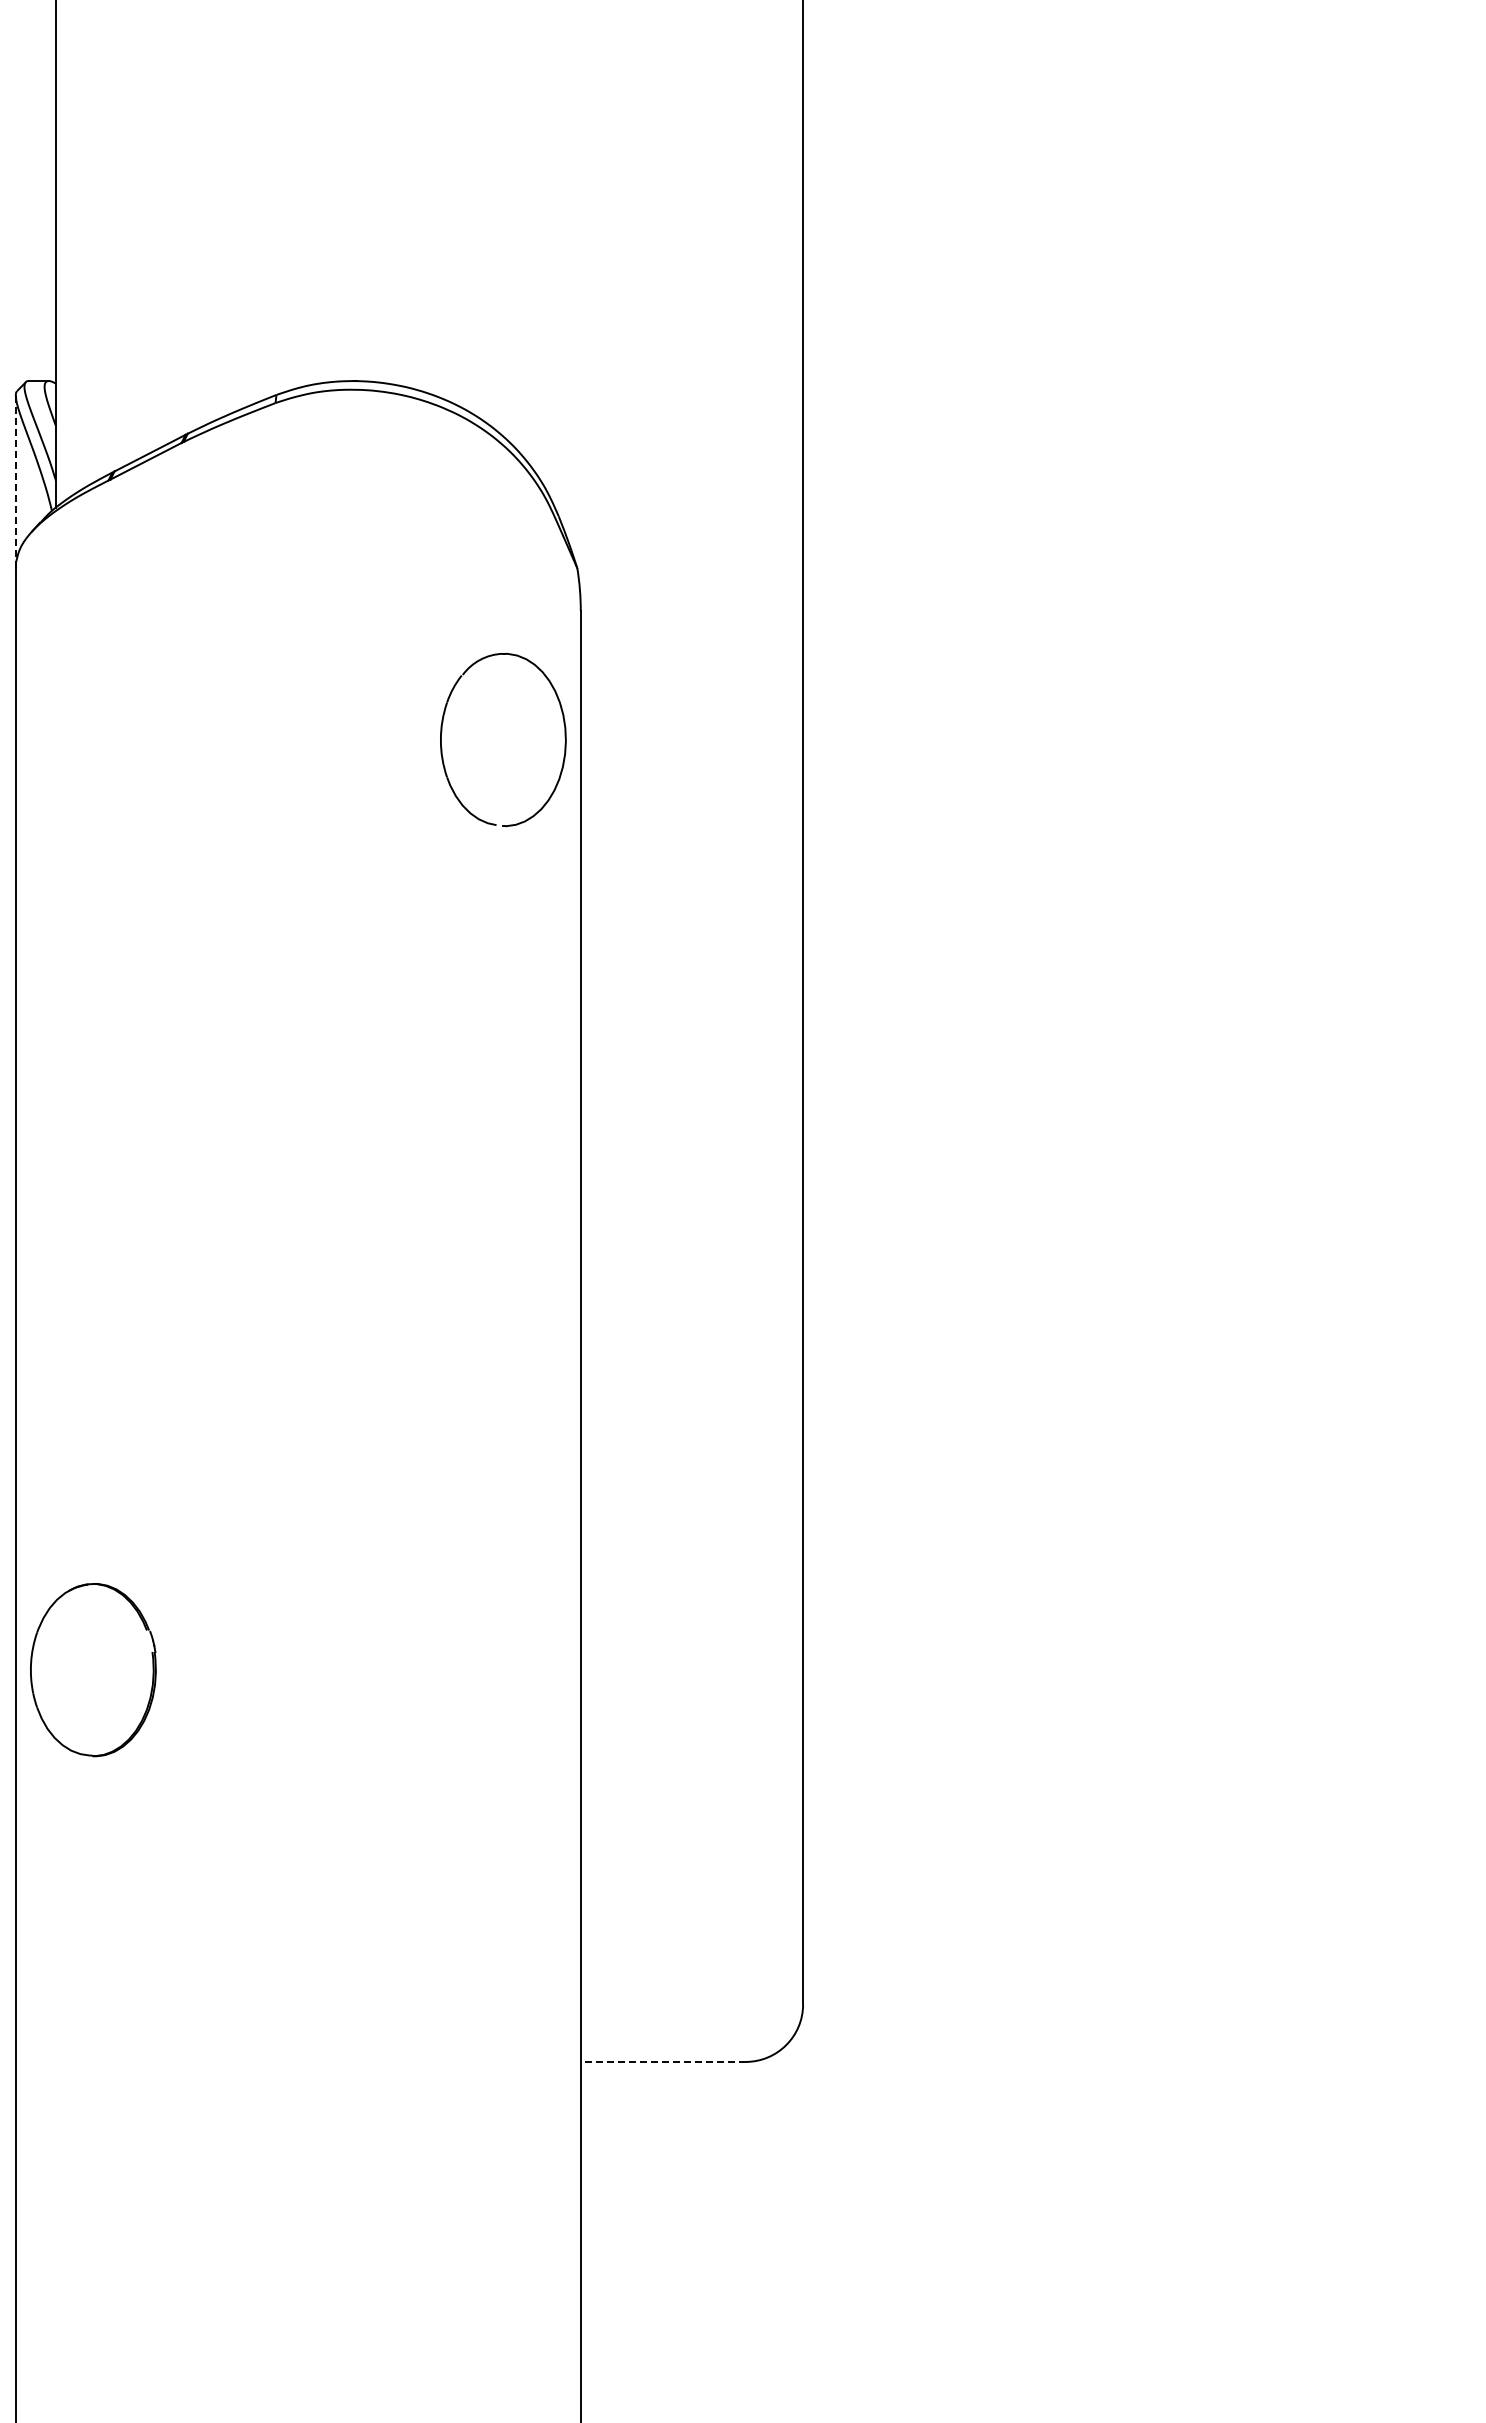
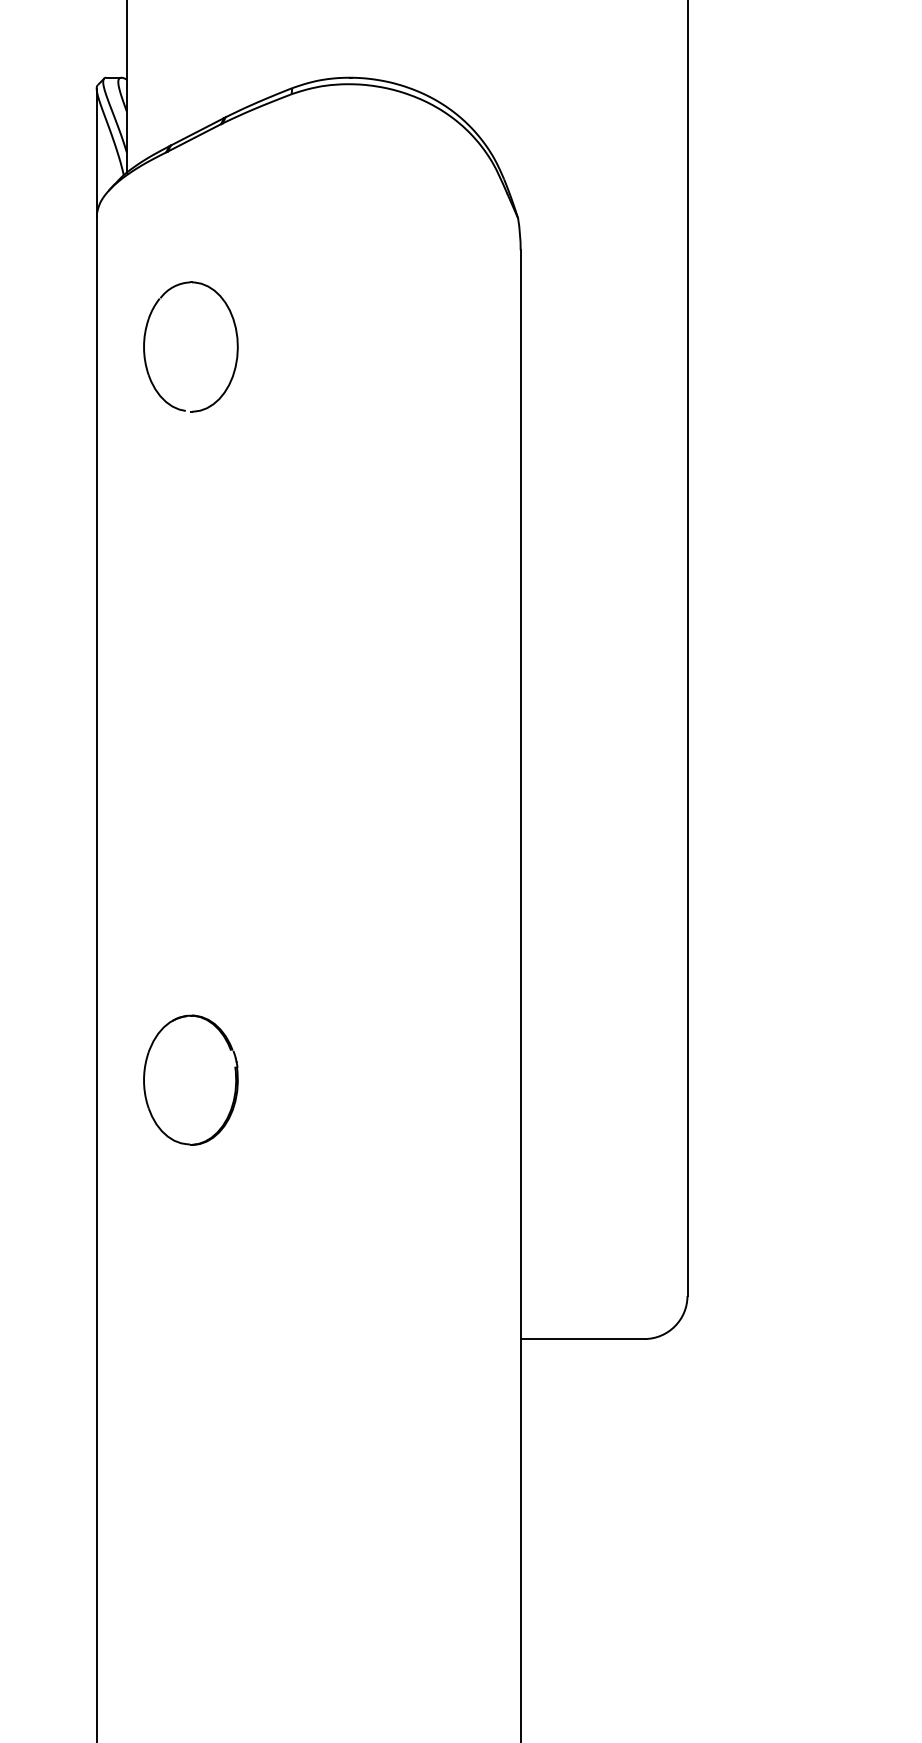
line: (15, 482) -> (96, 153), dashed -> solid
part: (564, 738) -> (236, 345), moved
part: (93, 1670) -> (191, 1080), moved
line: (662, 2061) -> (581, 1338), dashed -> solid

